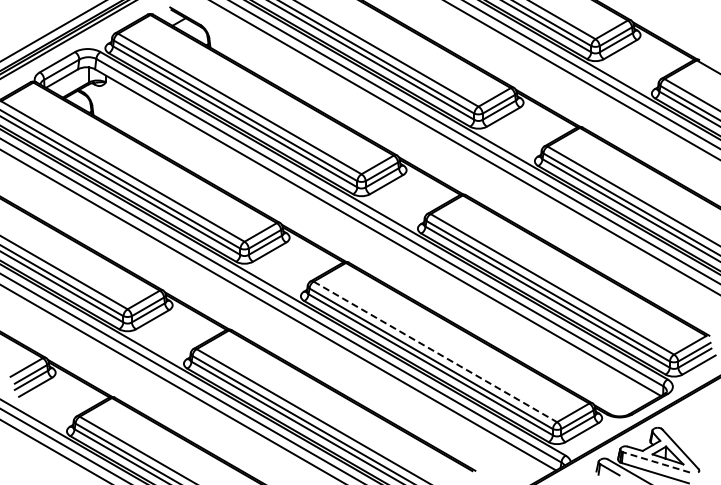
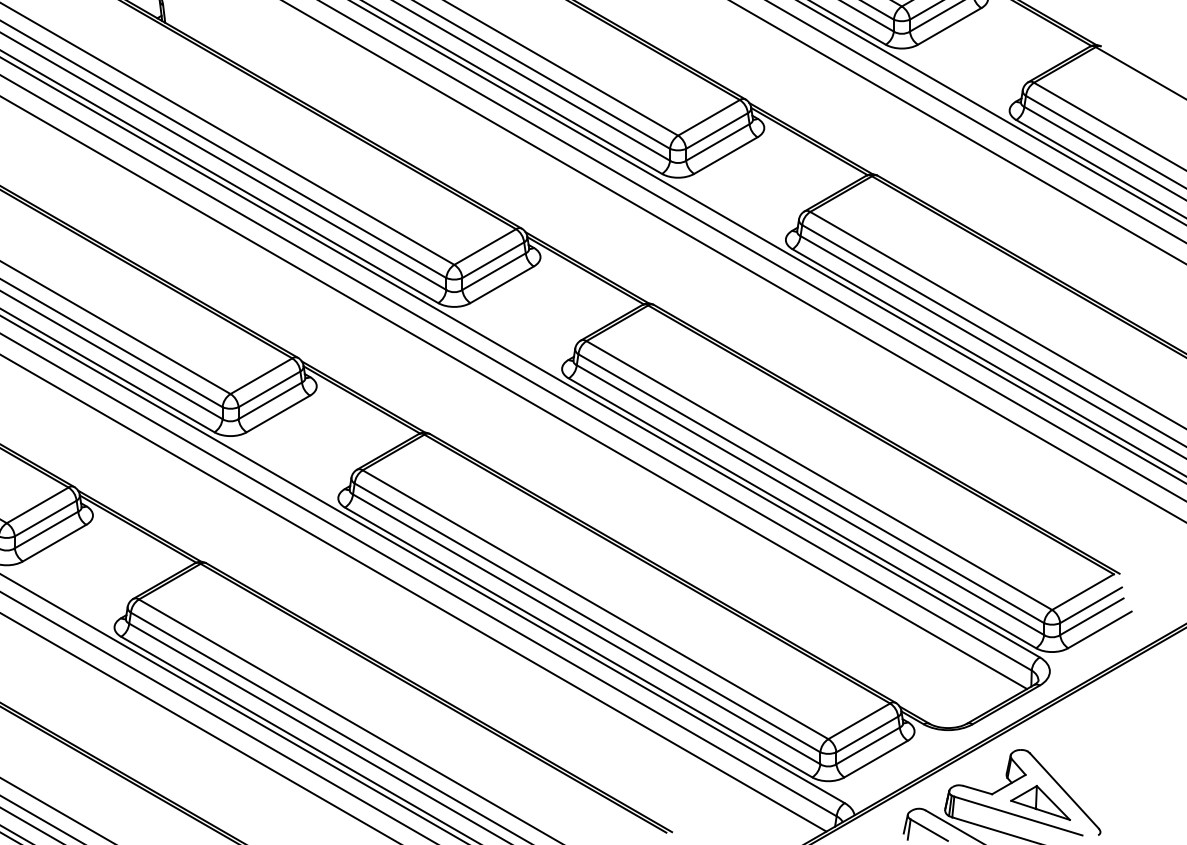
line: (435, 351) -> (595, 603), dashed -> solid
line: (656, 462) -> (1018, 816), dashed -> solid

